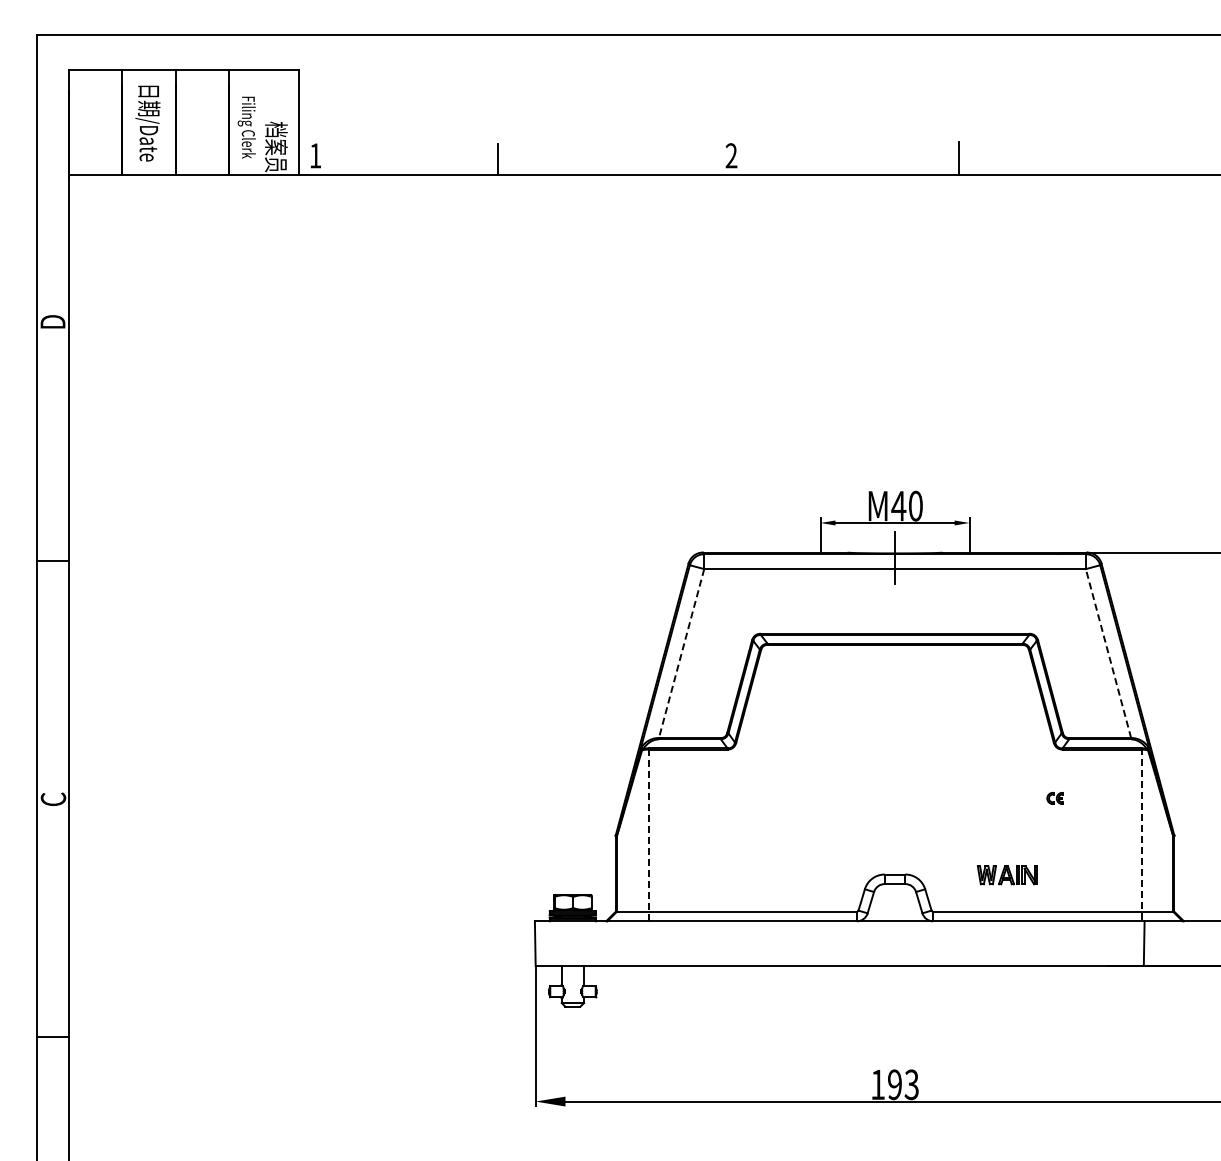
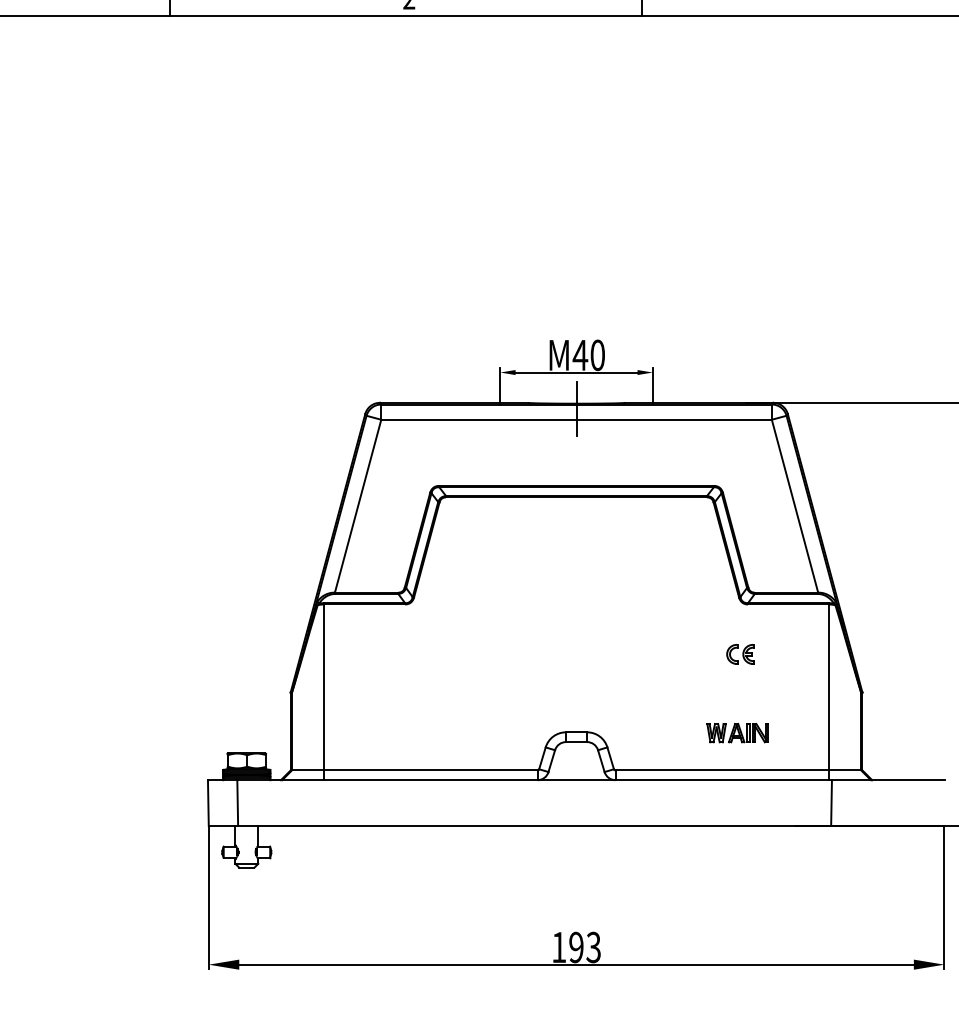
line: (1108, 653) -> (795, 506), dashed -> solid
line: (681, 654) -> (358, 507), dashed -> solid
part: (1054, 798) -> (739, 654), size x1.67
line: (648, 834) -> (324, 691), dashed -> solid
line: (1141, 834) -> (828, 691), dashed -> solid
part: (1007, 875) -> (737, 733), moved
line: (563, 943) -> (237, 802), added

